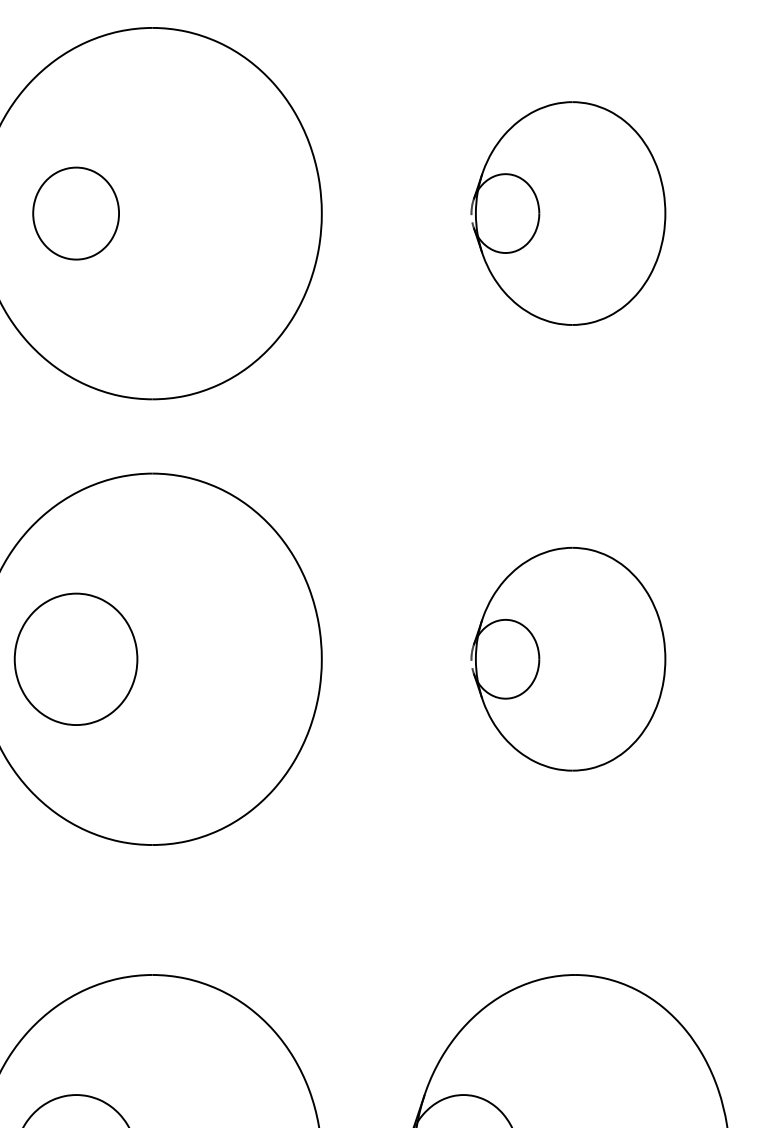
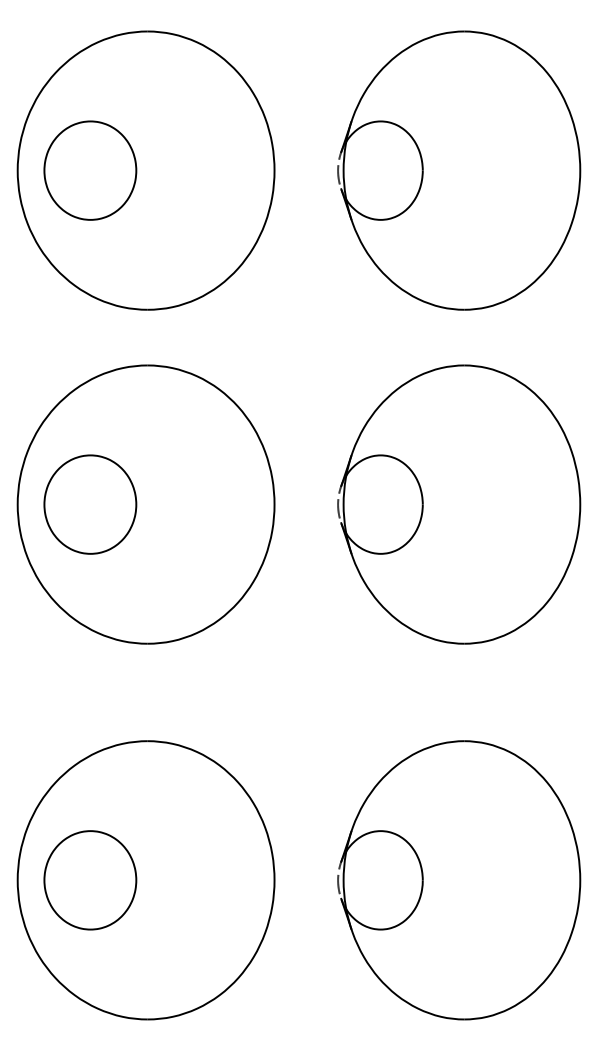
part: (76, 213) -> (90, 170), size x1.43
part: (568, 213) -> (459, 170), size x1.67
part: (568, 659) -> (459, 504), size x1.67

